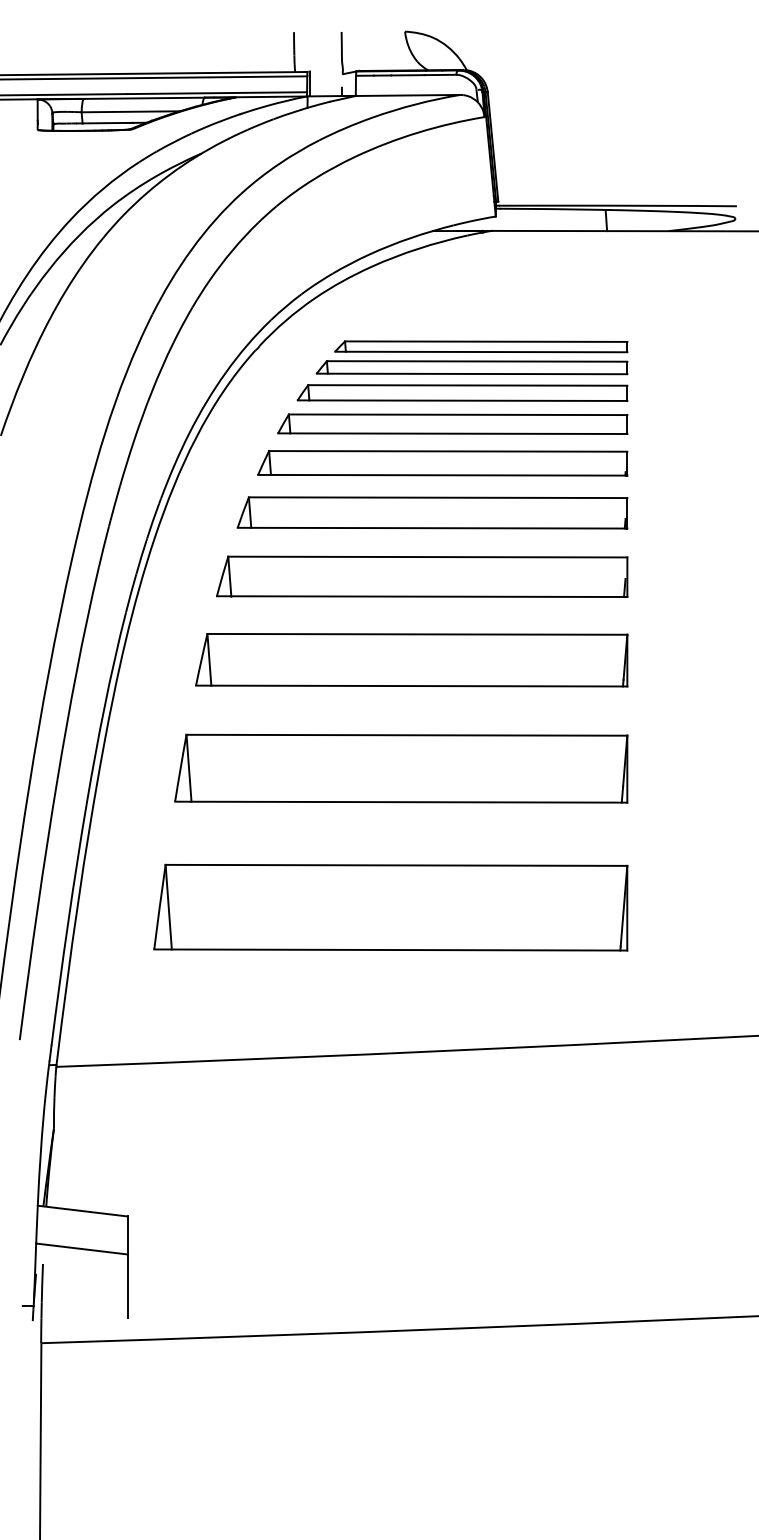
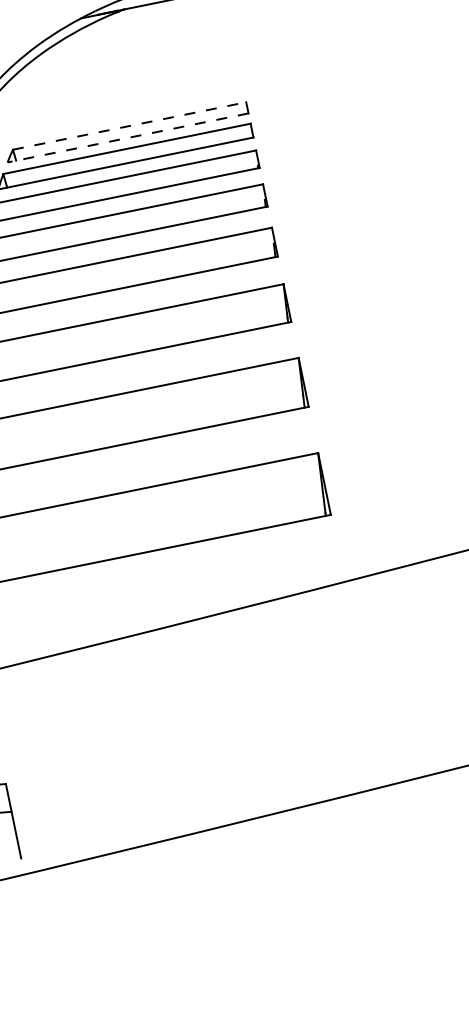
part: (471, 357) -> (128, 105), removed
line: (467, 385) -> (129, 126), solid -> dashed
line: (462, 400) -> (128, 137), solid -> dashed

